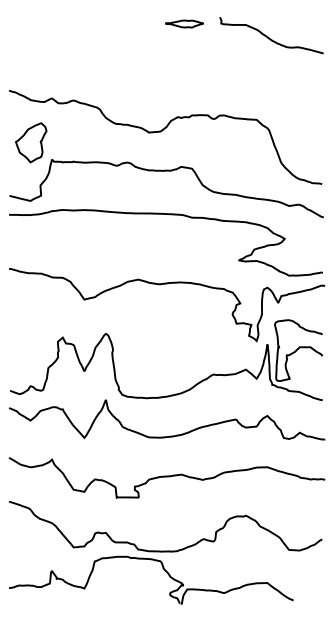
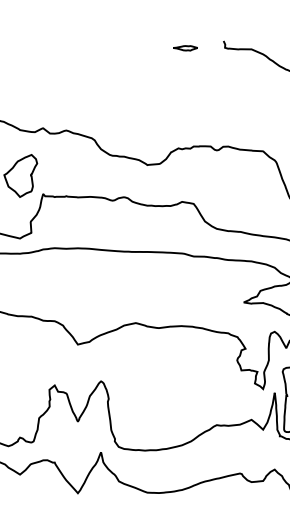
part: (184, 23) -> (185, 47), size x0.6

